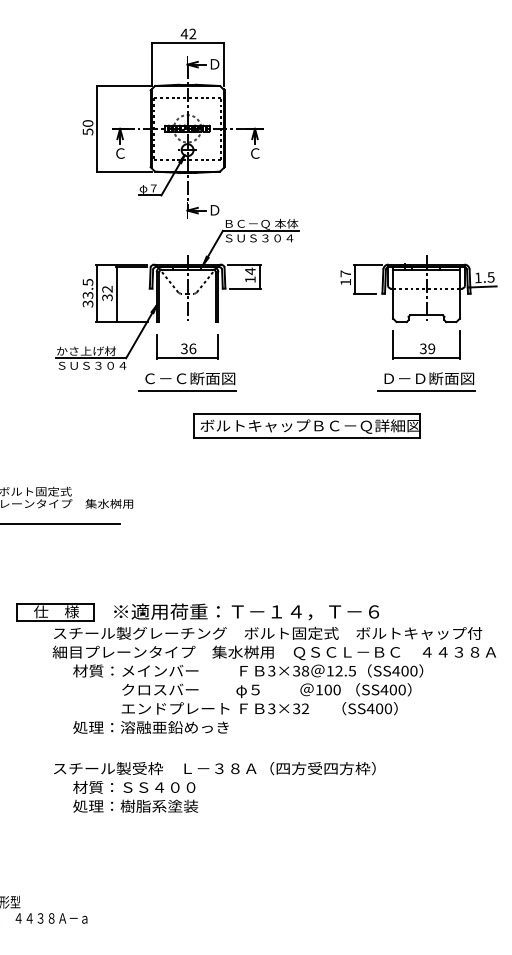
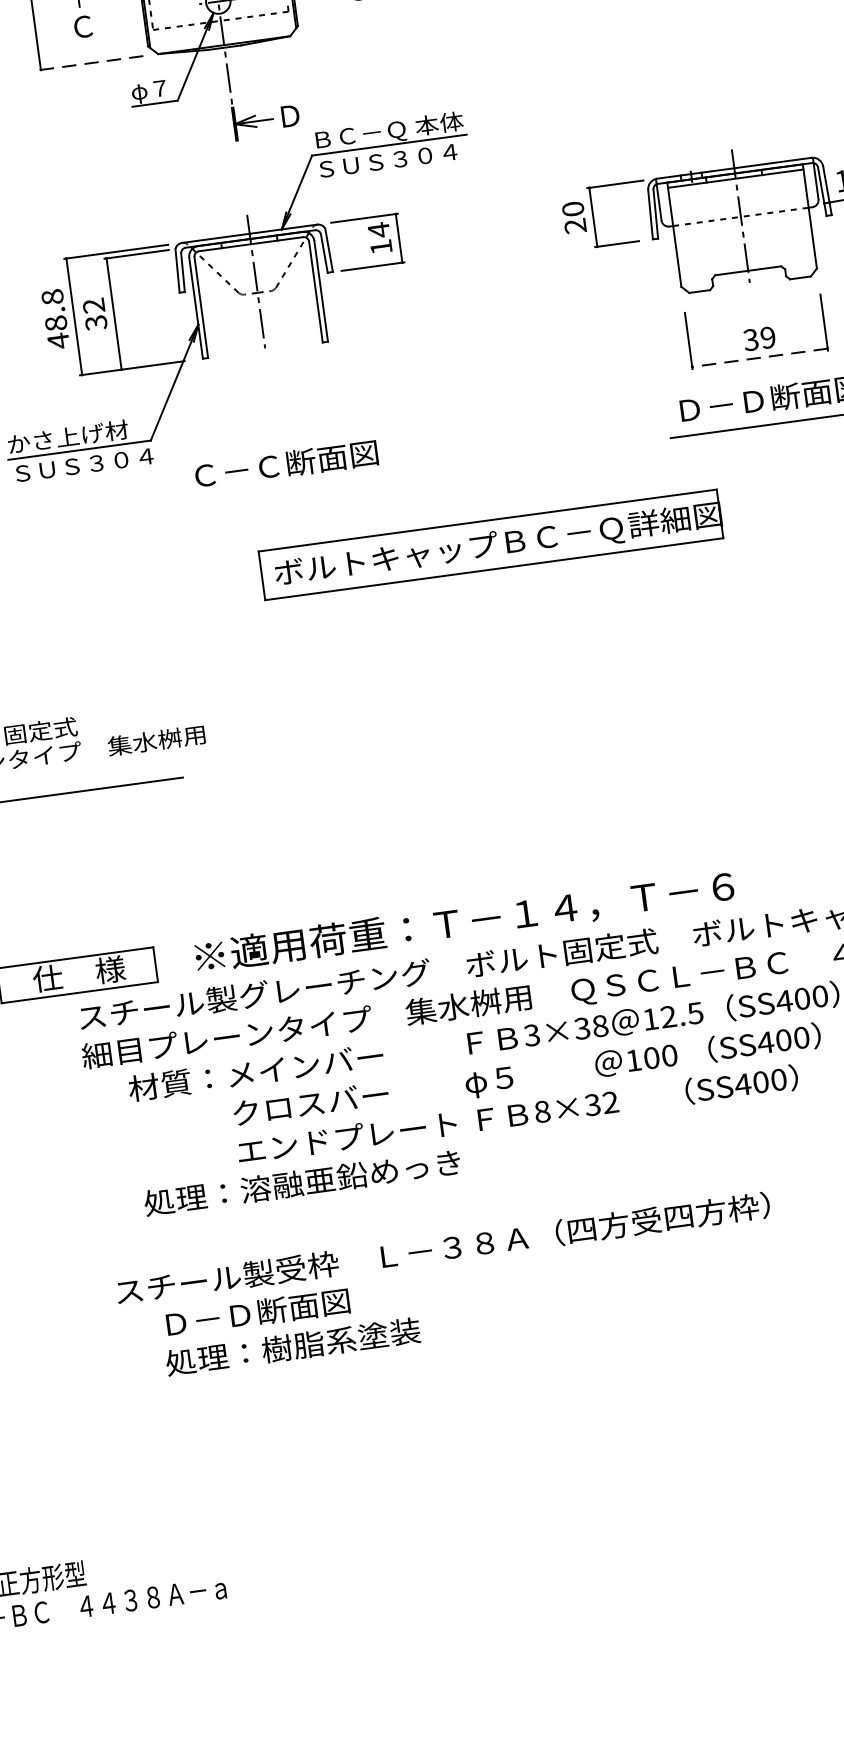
line: (124, 171) -> (96, 62), solid -> dashed
text: (345, 277) -> (573, 216), 17 -> 20
text: (87, 292) -> (54, 317), 33.5 -> 48.8
part: (187, 346) -> (271, 399), removed
line: (425, 358) -> (758, 358), solid -> dashed
line: (187, 391) -> (284, 491), removed
part: (306, 425) -> (489, 543), moved
text: (271, 708) -> (541, 1111), 3×32 -> 8×32
text: (134, 787) -> (285, 1309), 材質：ＳＳ４００ -> Ｄ－Ｄ断面図

